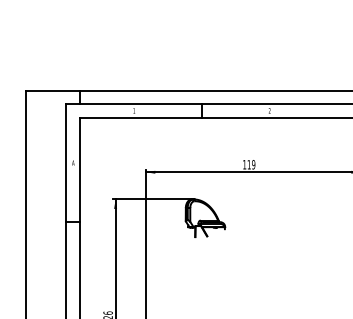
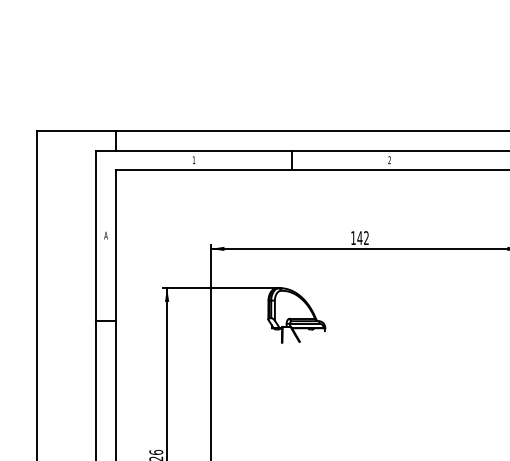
text: (251, 164) -> (363, 237), 119 -> 142

